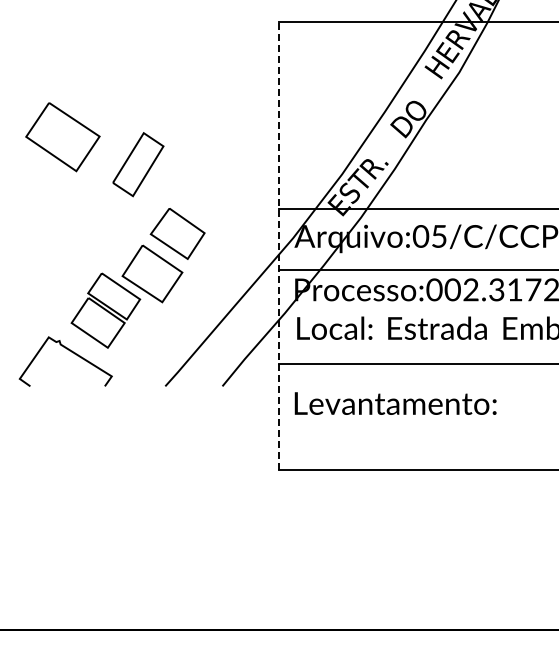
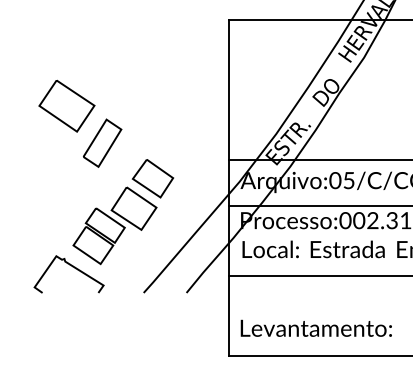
part: (138, 164) -> (102, 143), moved
line: (278, 245) -> (228, 187), dashed -> solid
text: (395, 403) -> (316, 328), moved

